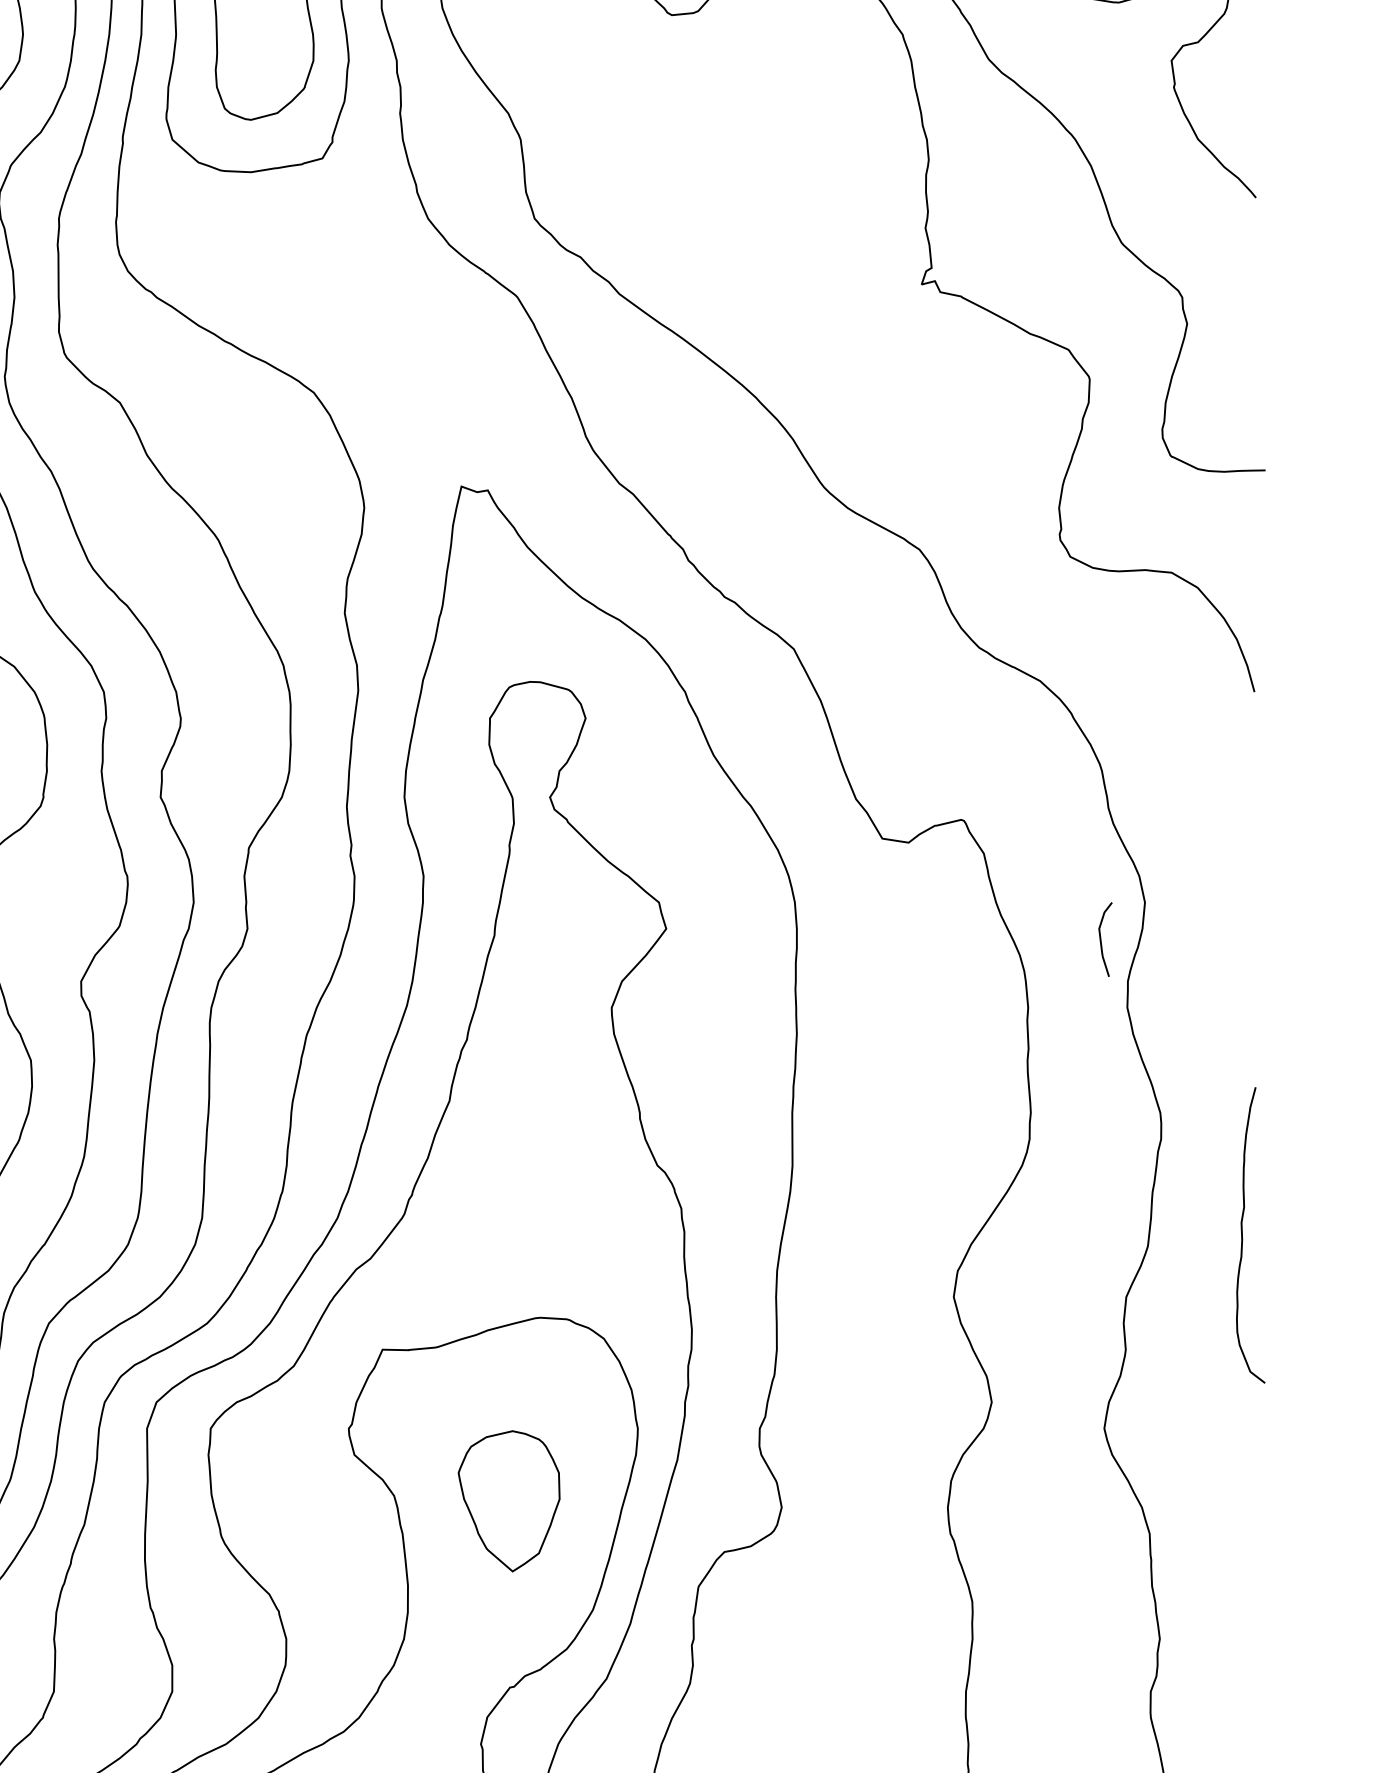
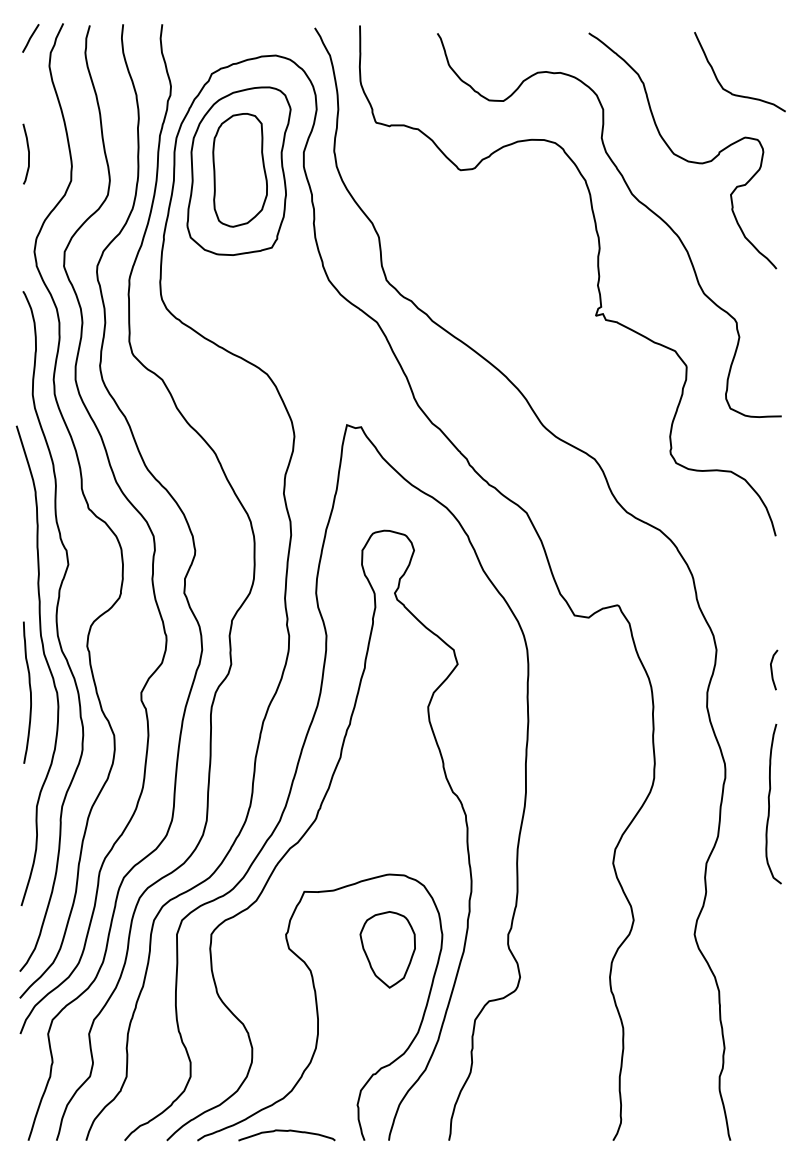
curve: (1102, 938) -> (772, 669), moved
curve: (1242, 1234) -> (769, 803), moved
part: (508, 1500) -> (387, 949), moved

